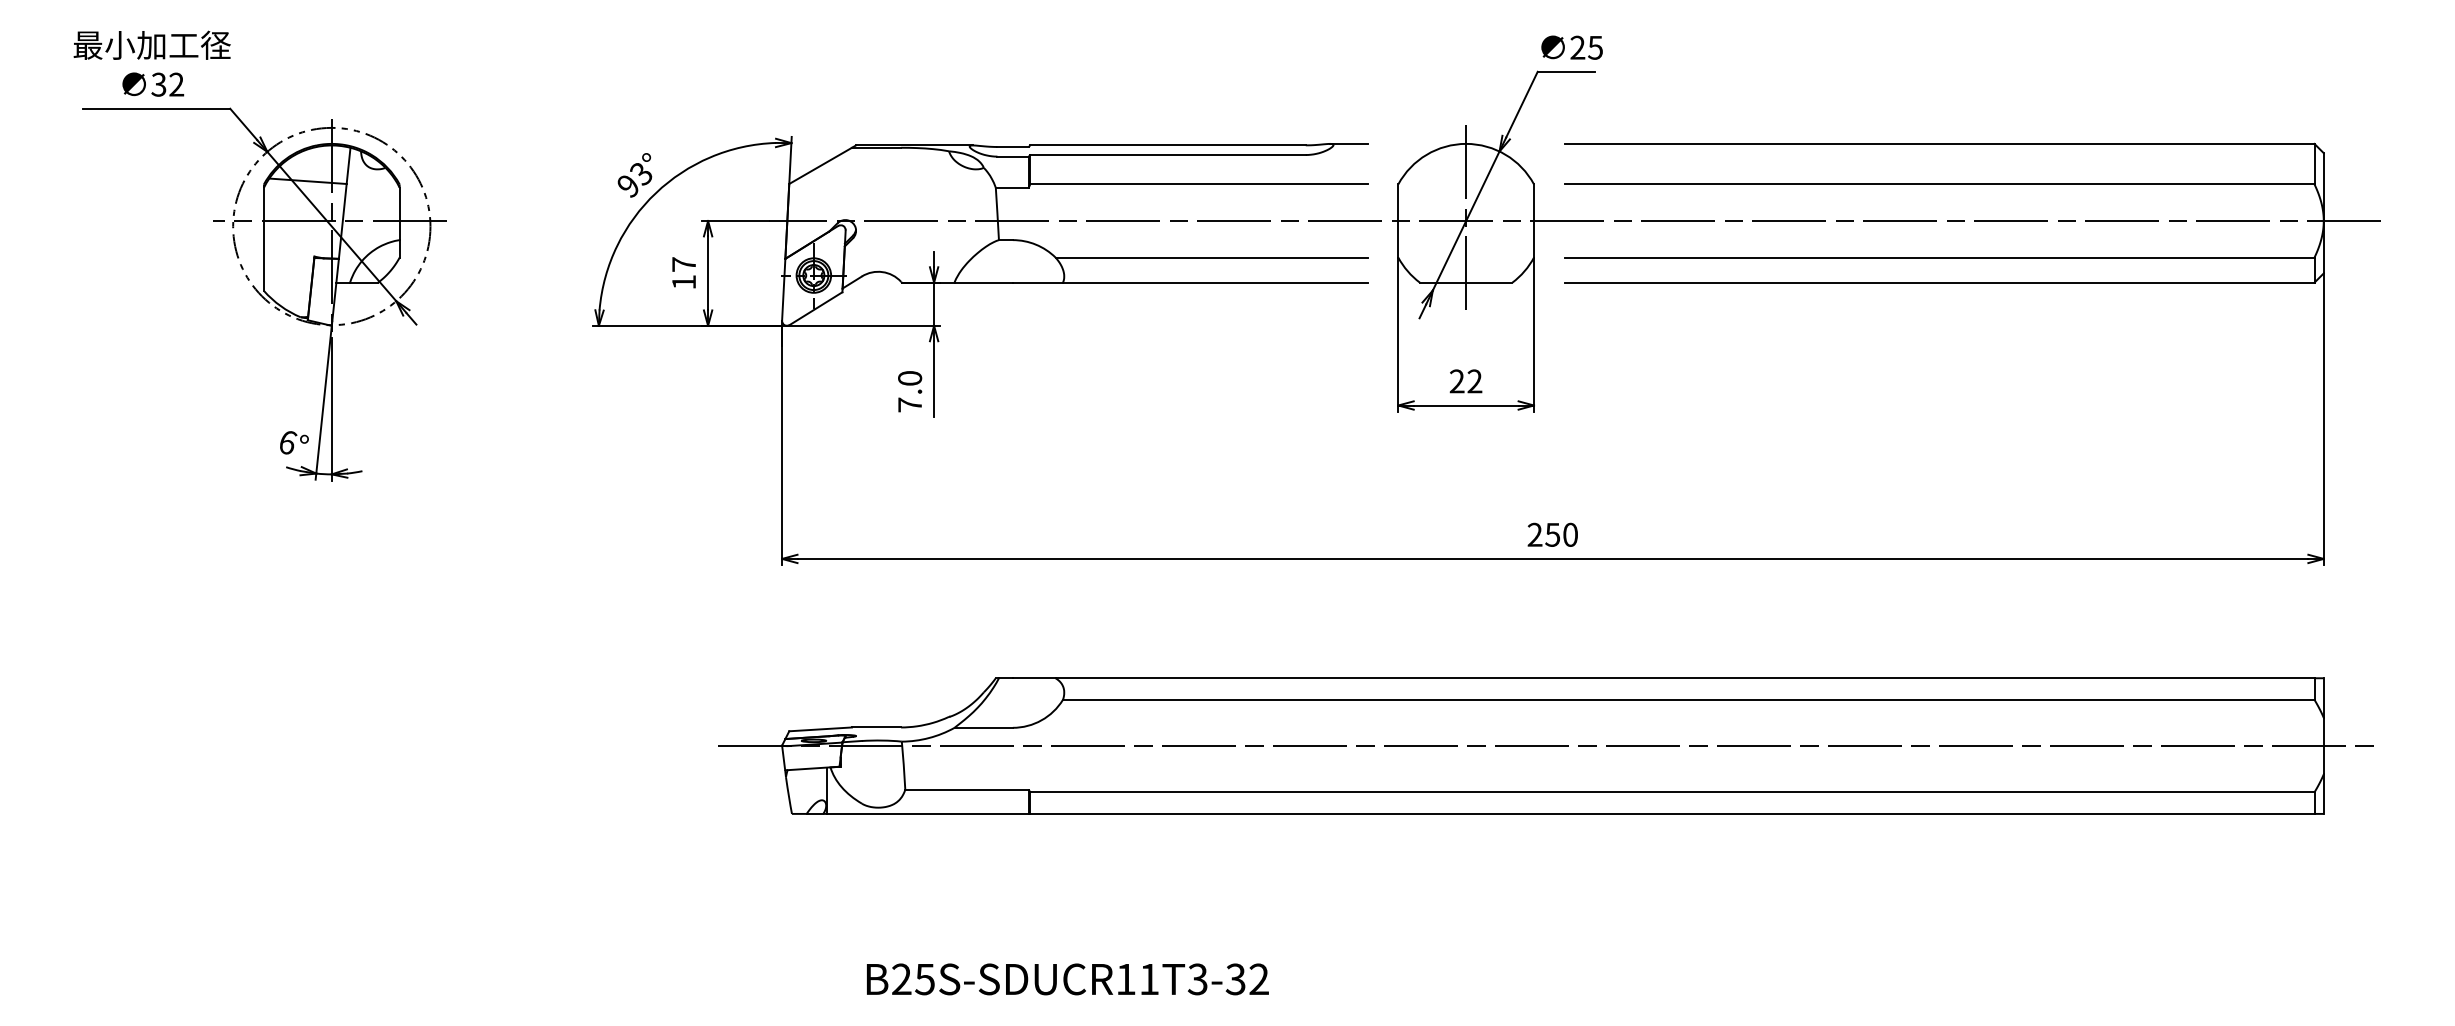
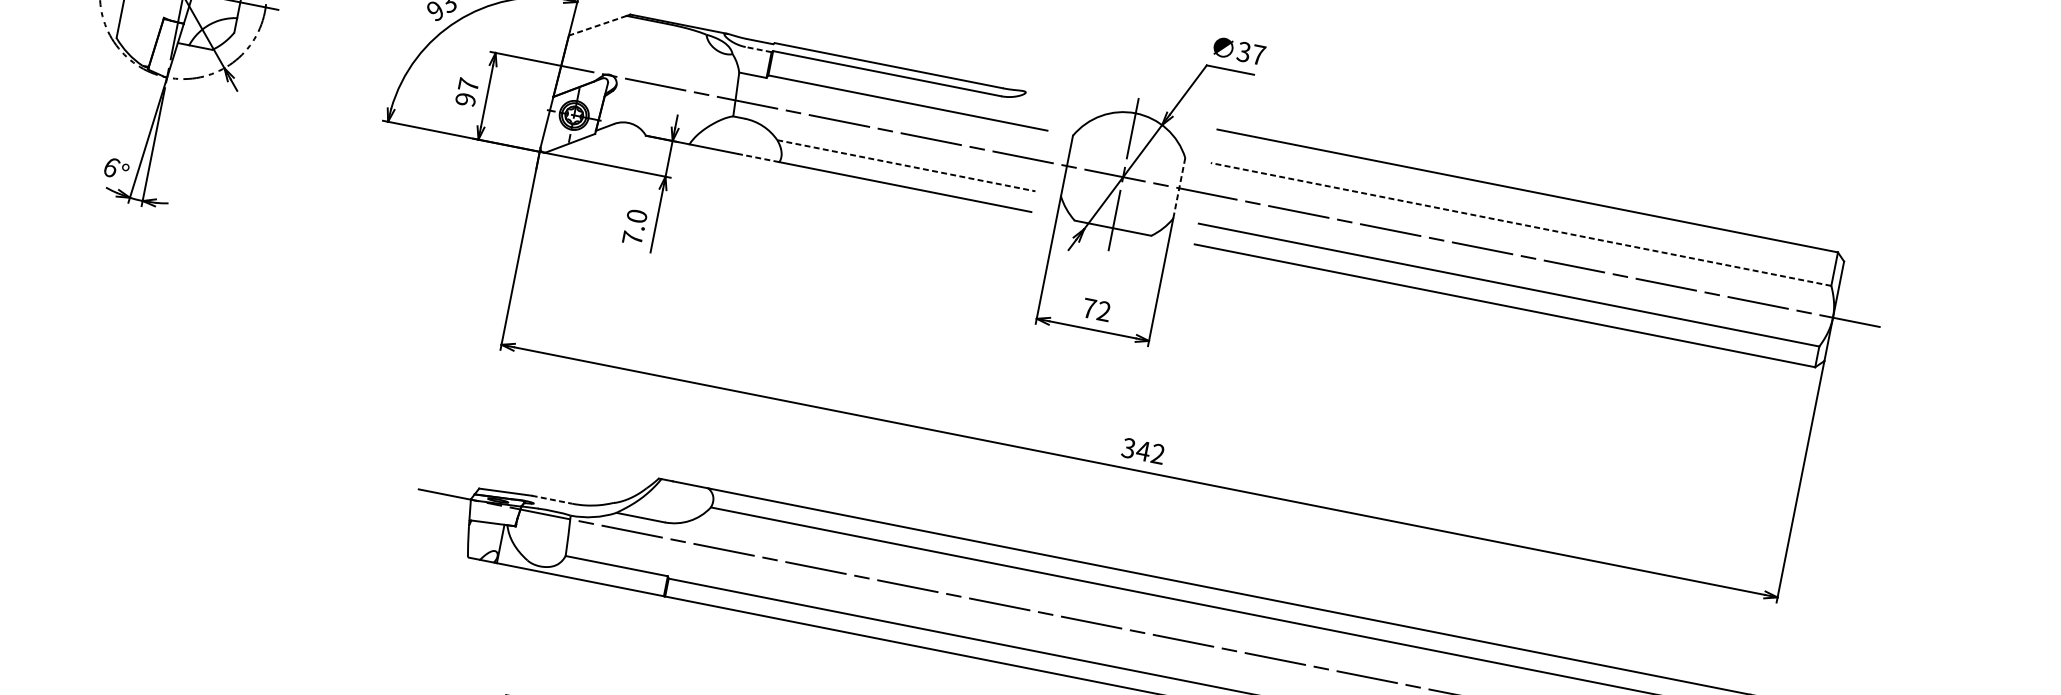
text: (1586, 47) -> (1251, 53), 25 -> 37
line: (1348, 143) -> (1038, 93), removed
line: (1013, 156) -> (759, 49), solid -> dashed
line: (820, 166) -> (597, 26), solid -> dashed
line: (1939, 184) -> (1520, 224), solid -> dashed
line: (1534, 221) -> (1179, 188), solid -> dashed
line: (1211, 257) -> (906, 165), solid -> dashed
text: (684, 282) -> (466, 99), 17 -> 97
line: (1037, 282) -> (758, 157), solid -> dashed
text: (1456, 381) -> (1088, 308), 22 -> 72
text: (1552, 534) -> (1143, 450), 250 -> 342
line: (876, 727) -> (552, 499), solid -> dashed

